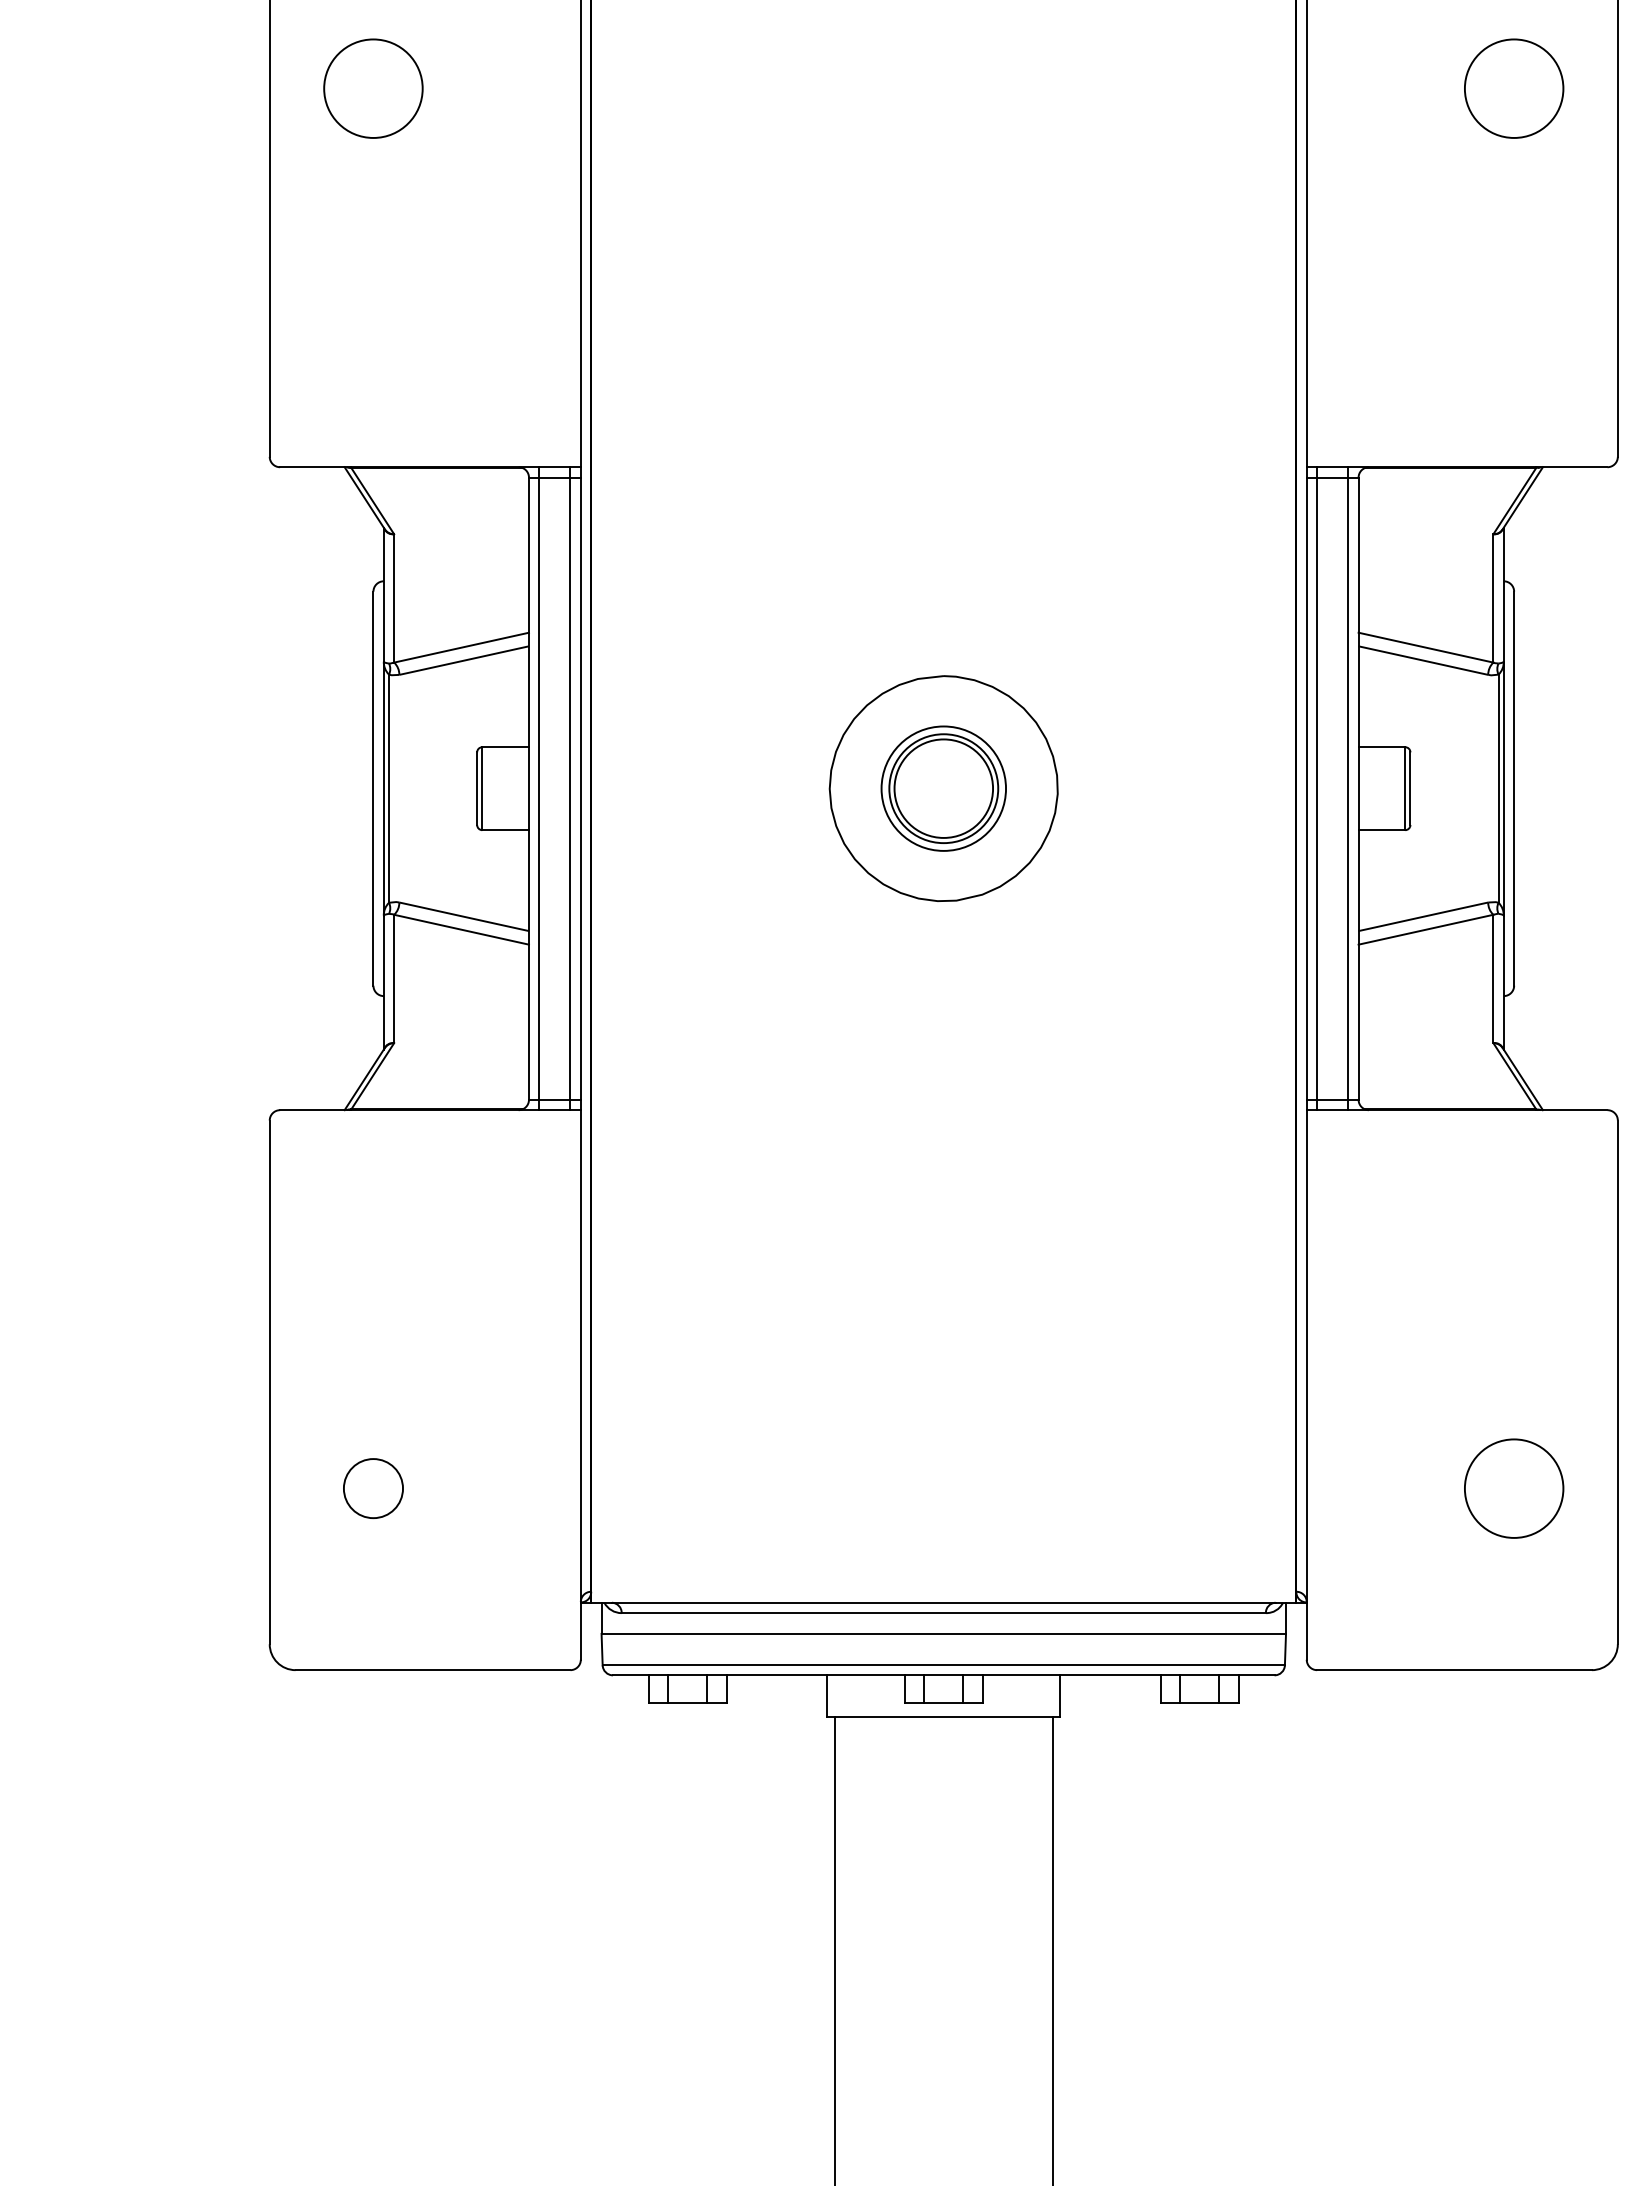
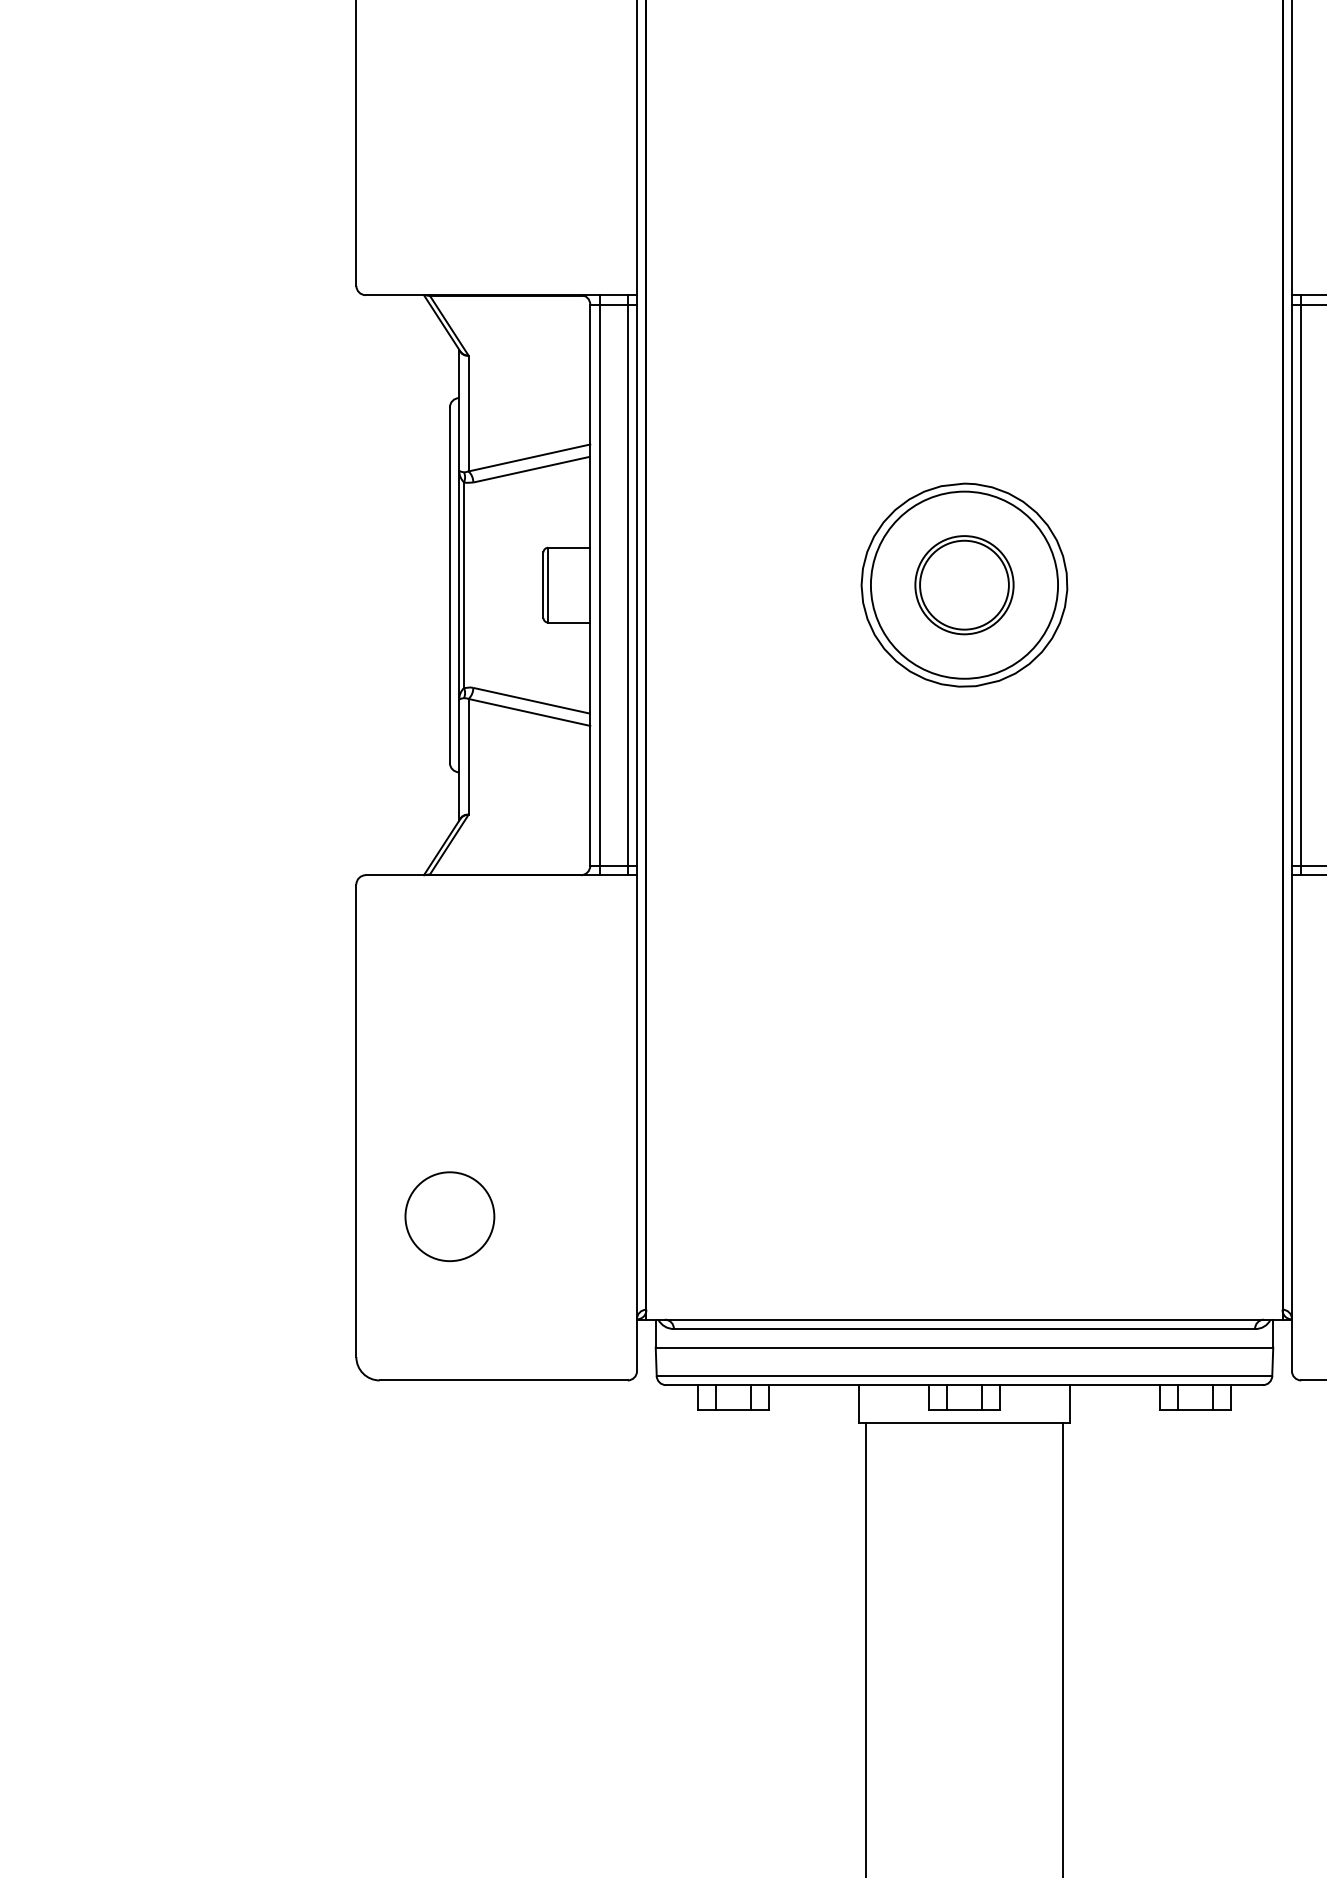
circle: (943, 788) -> (964, 585), size x1.67
circle: (373, 1488) -> (449, 1216), size x1.67

